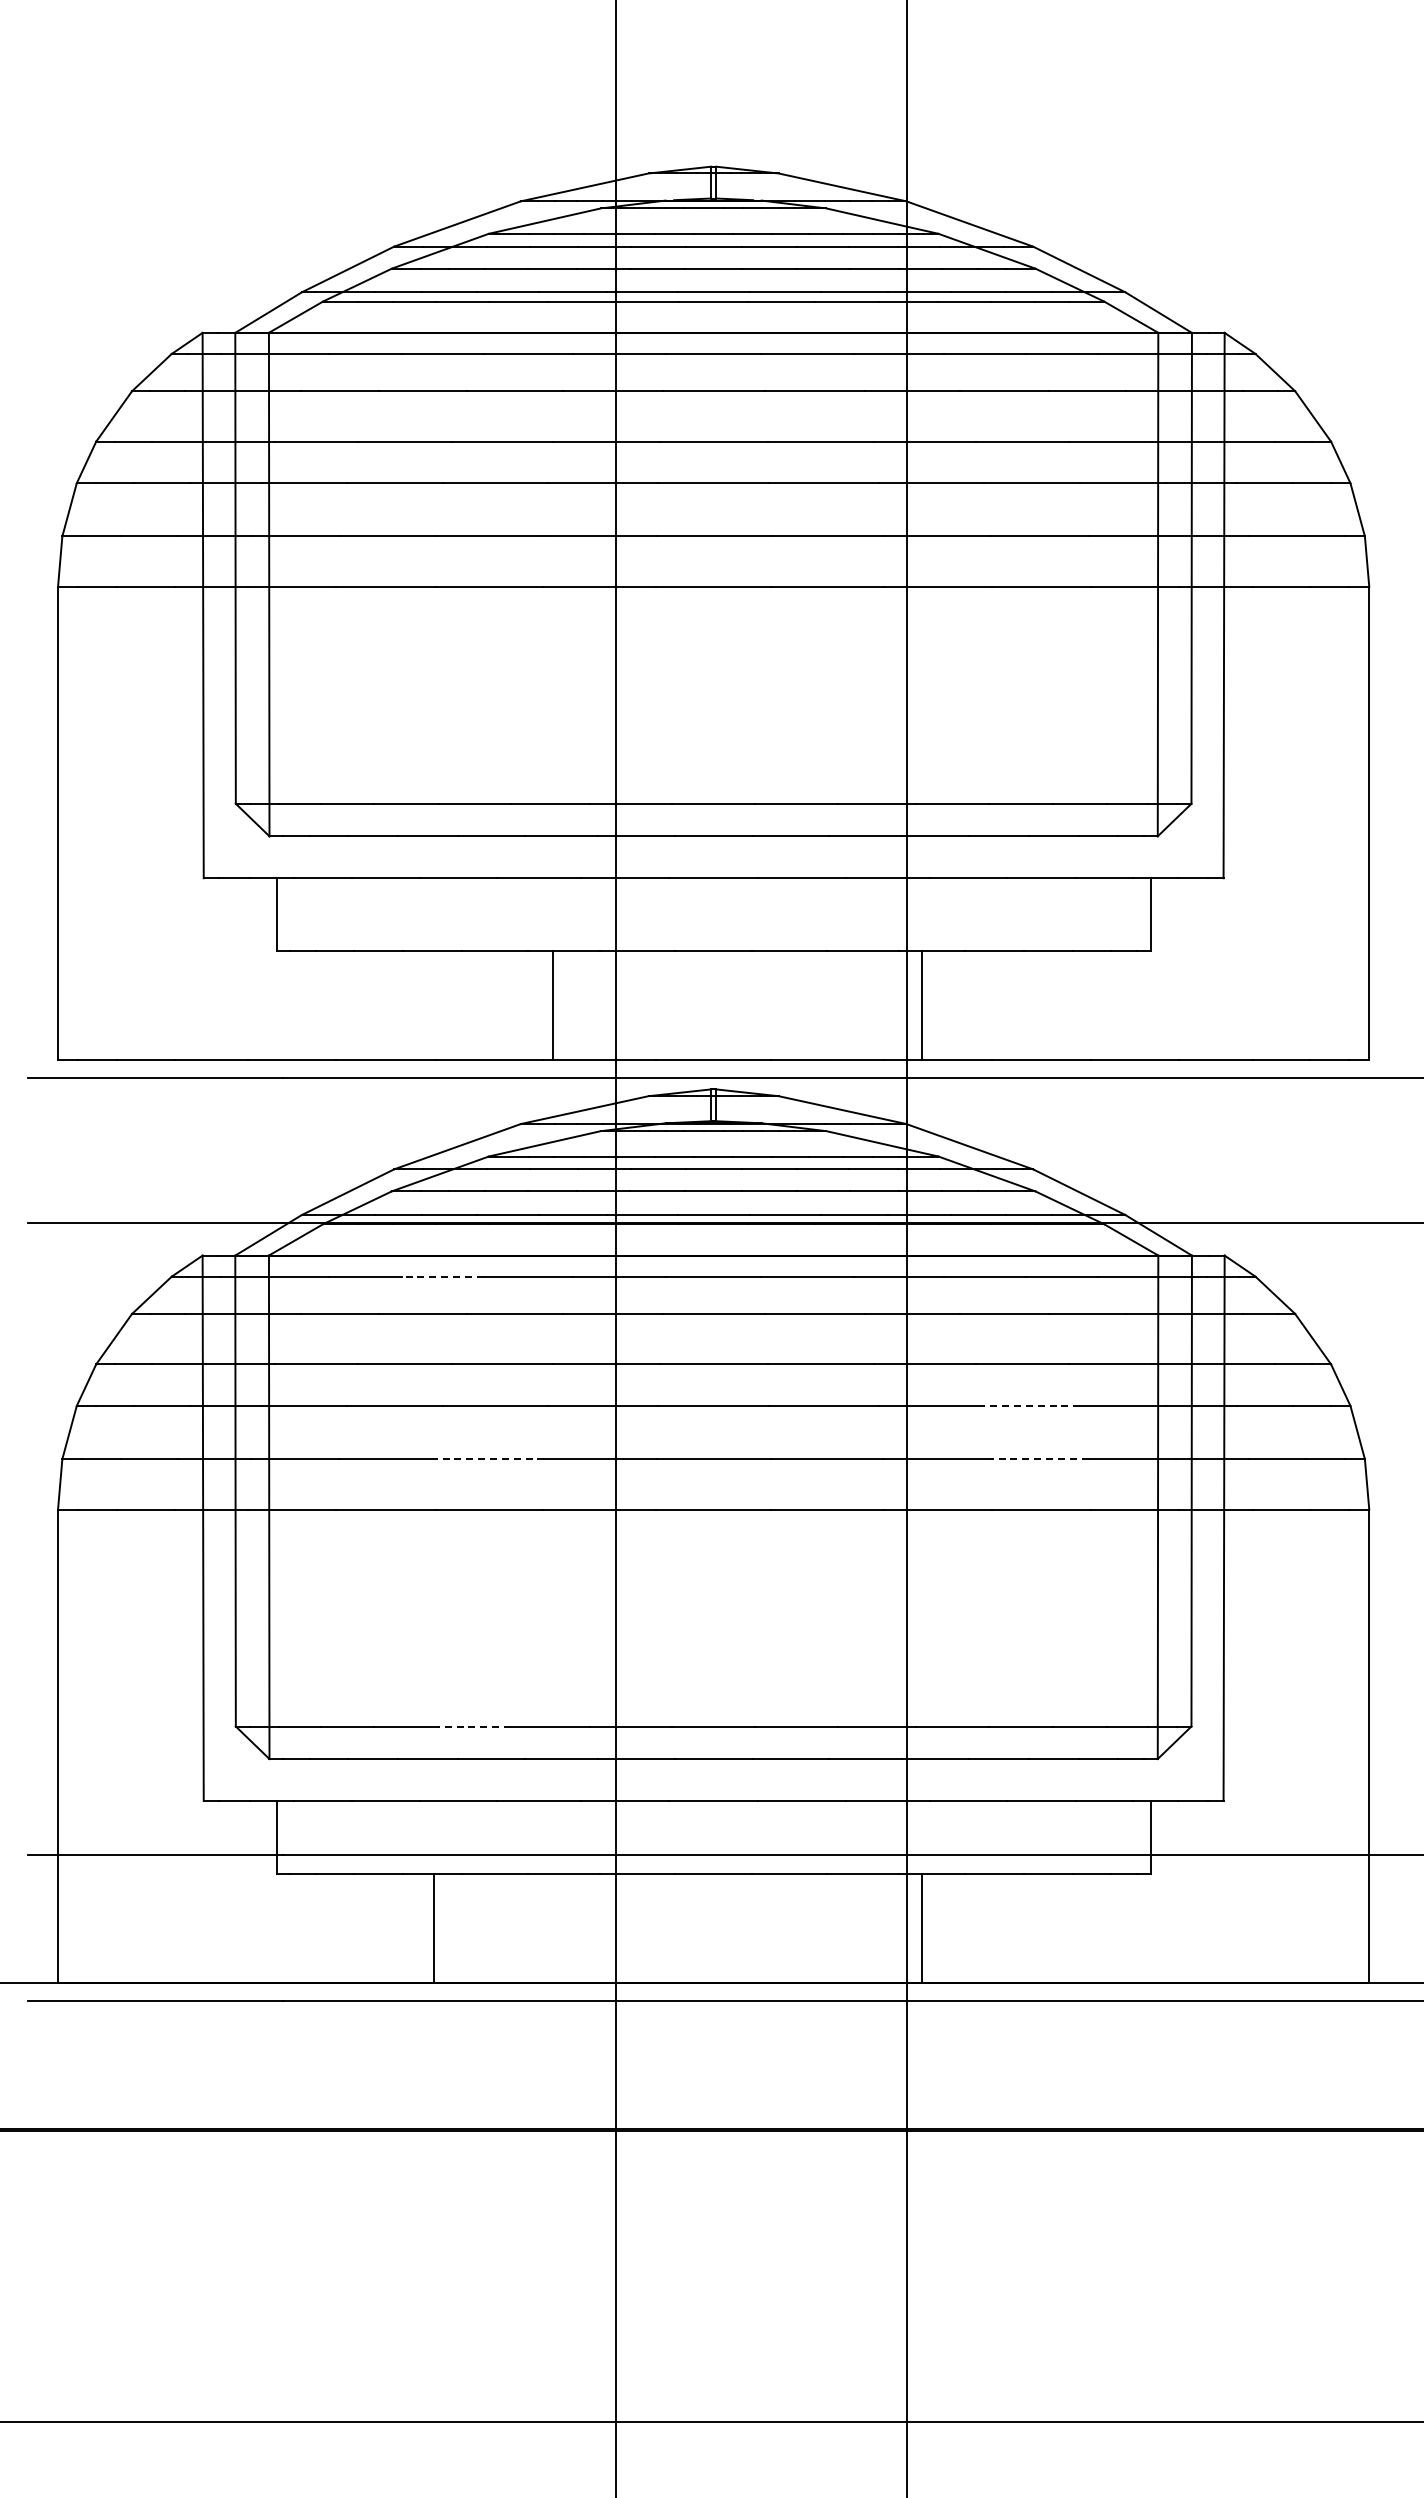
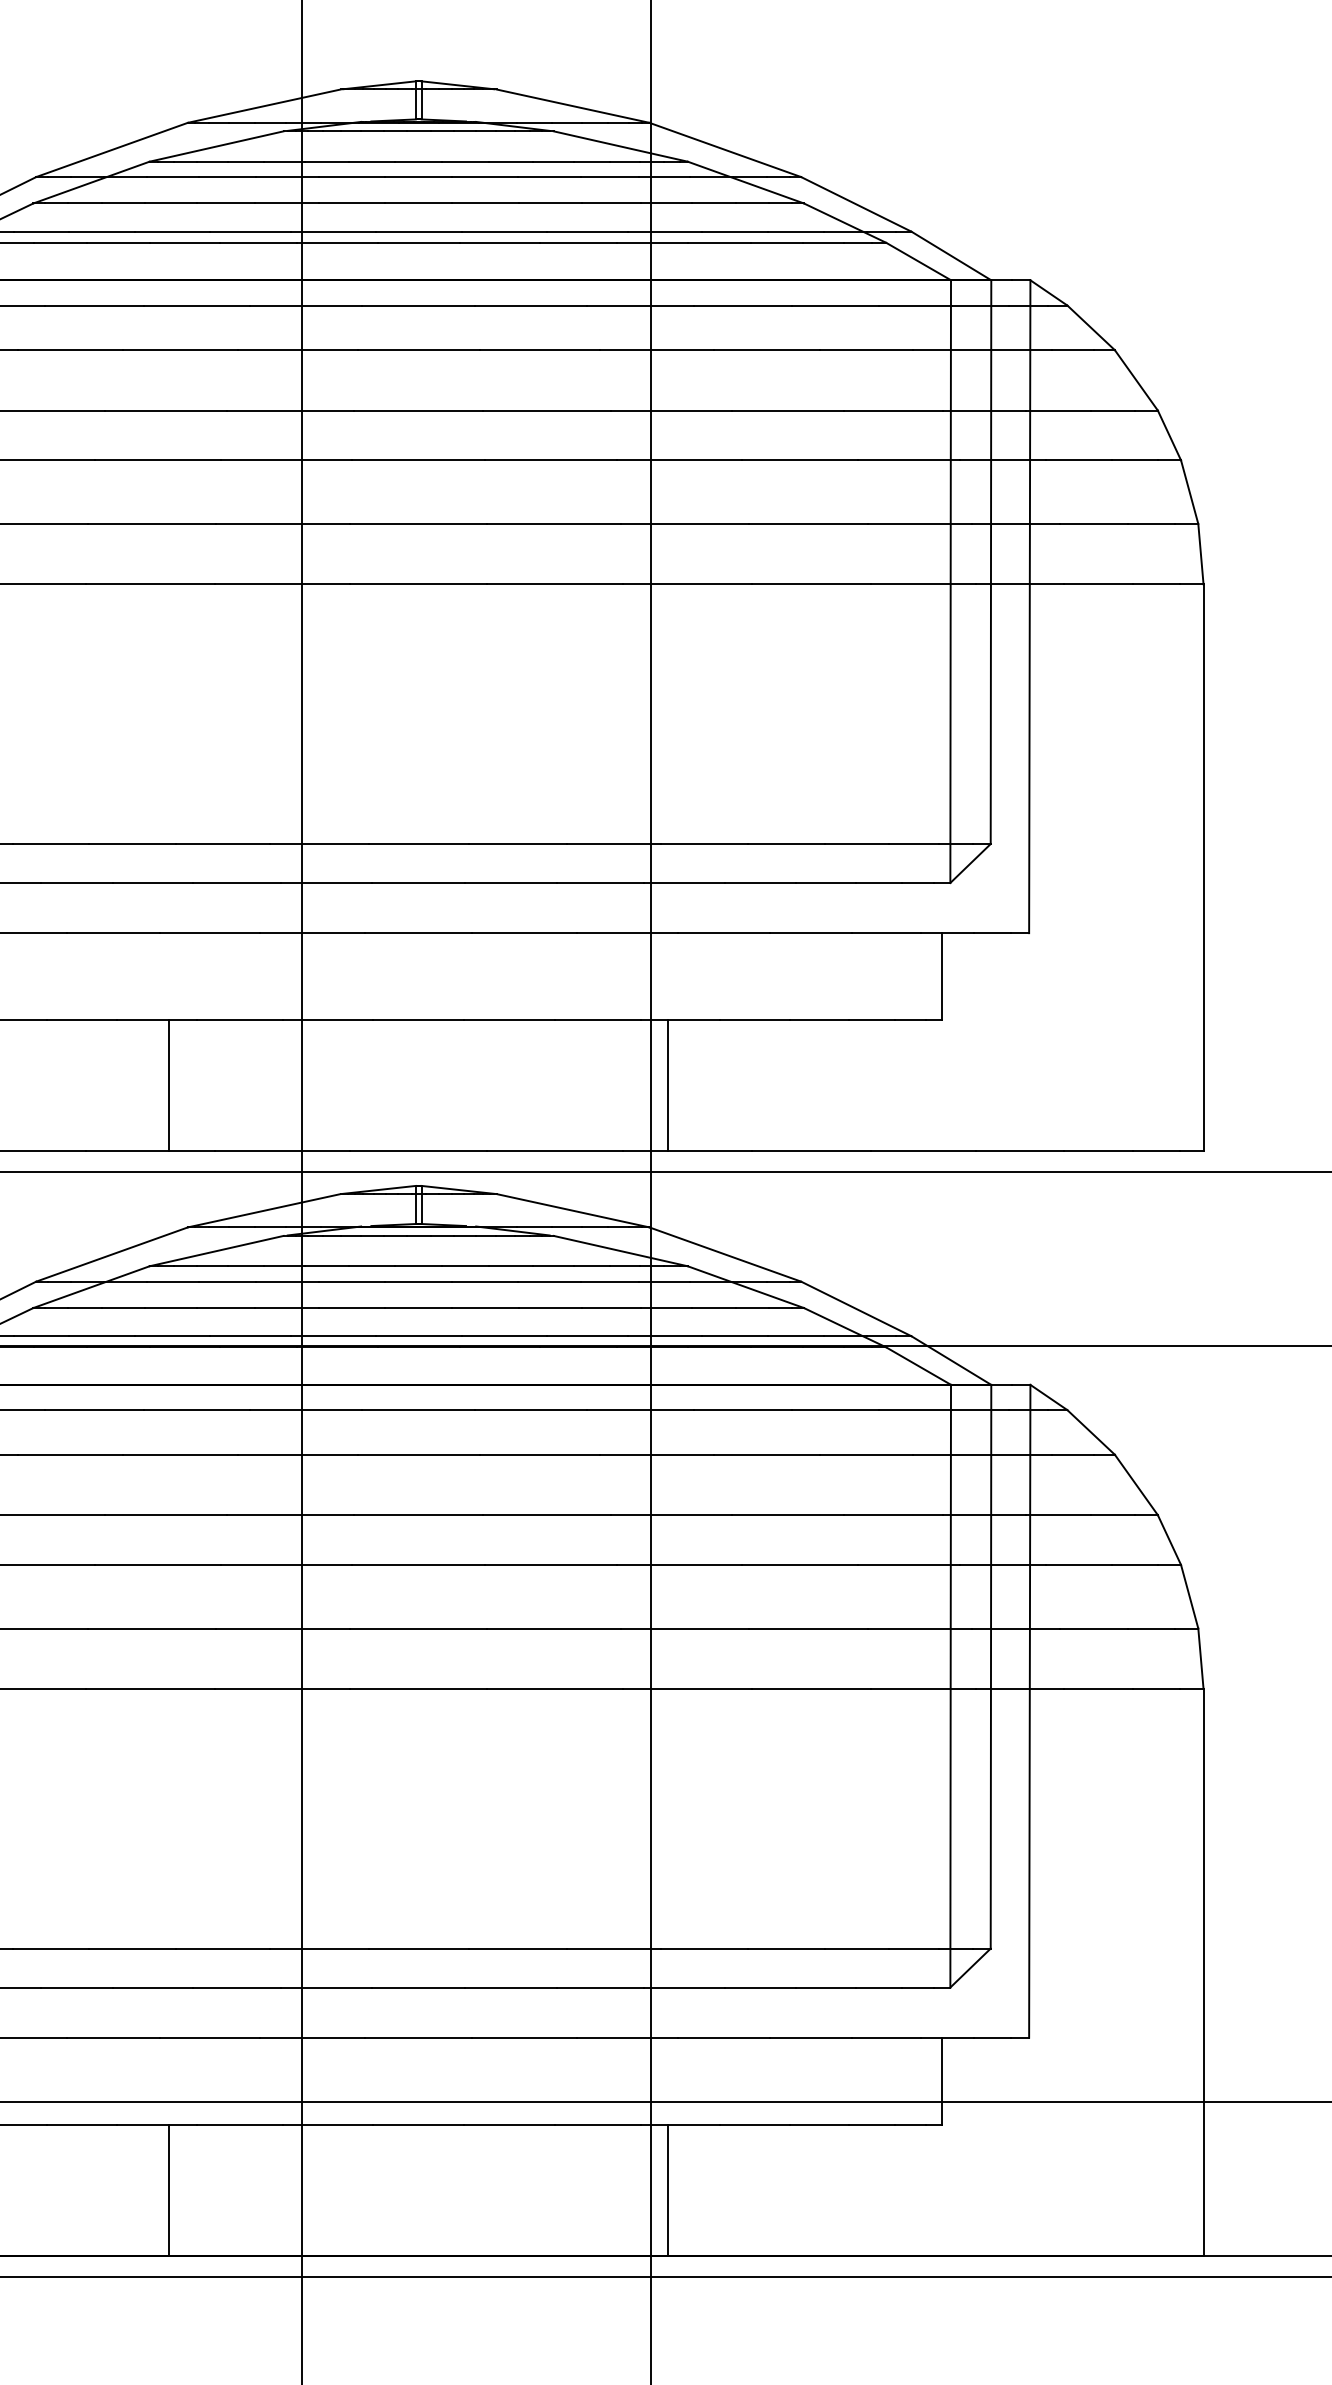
line: (553, 1005) -> (169, 1085), moved
line: (442, 1276) -> (94, 1409), dashed -> solid
line: (1031, 1405) -> (799, 1564), dashed -> solid
line: (490, 1459) -> (151, 1628), dashed -> solid
line: (1038, 1459) -> (807, 1628), dashed -> solid
line: (474, 1726) -> (132, 1948), dashed -> solid
line: (434, 1928) -> (169, 2190), moved

